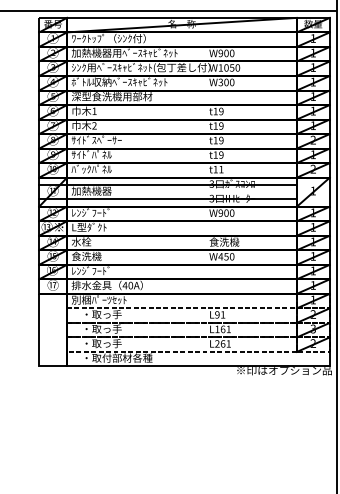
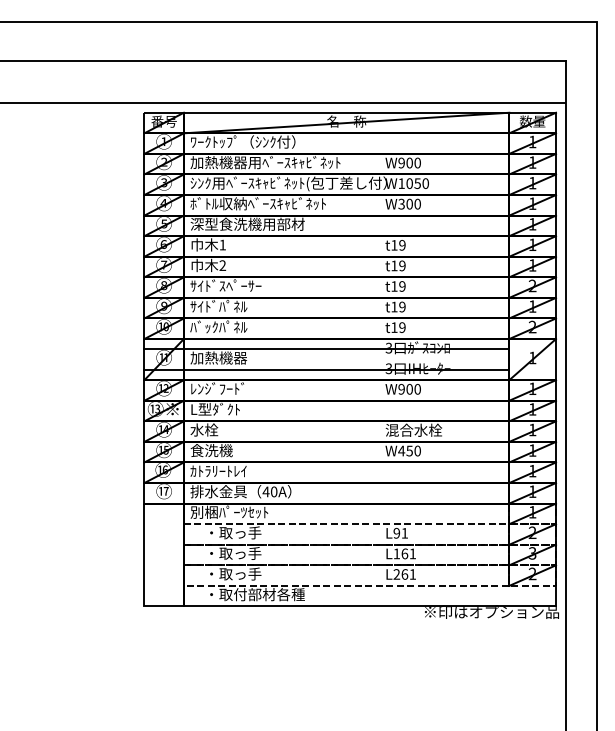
text: (221, 169) -> (402, 327), t11 -> t19
text: (229, 241) -> (414, 429), 食洗機 -> 混合水栓
text: (91, 270) -> (218, 470), ﾚﾝｼﾞﾌｰﾄﾞ -> ｶﾄﾗﾘｰﾄﾚｲ

